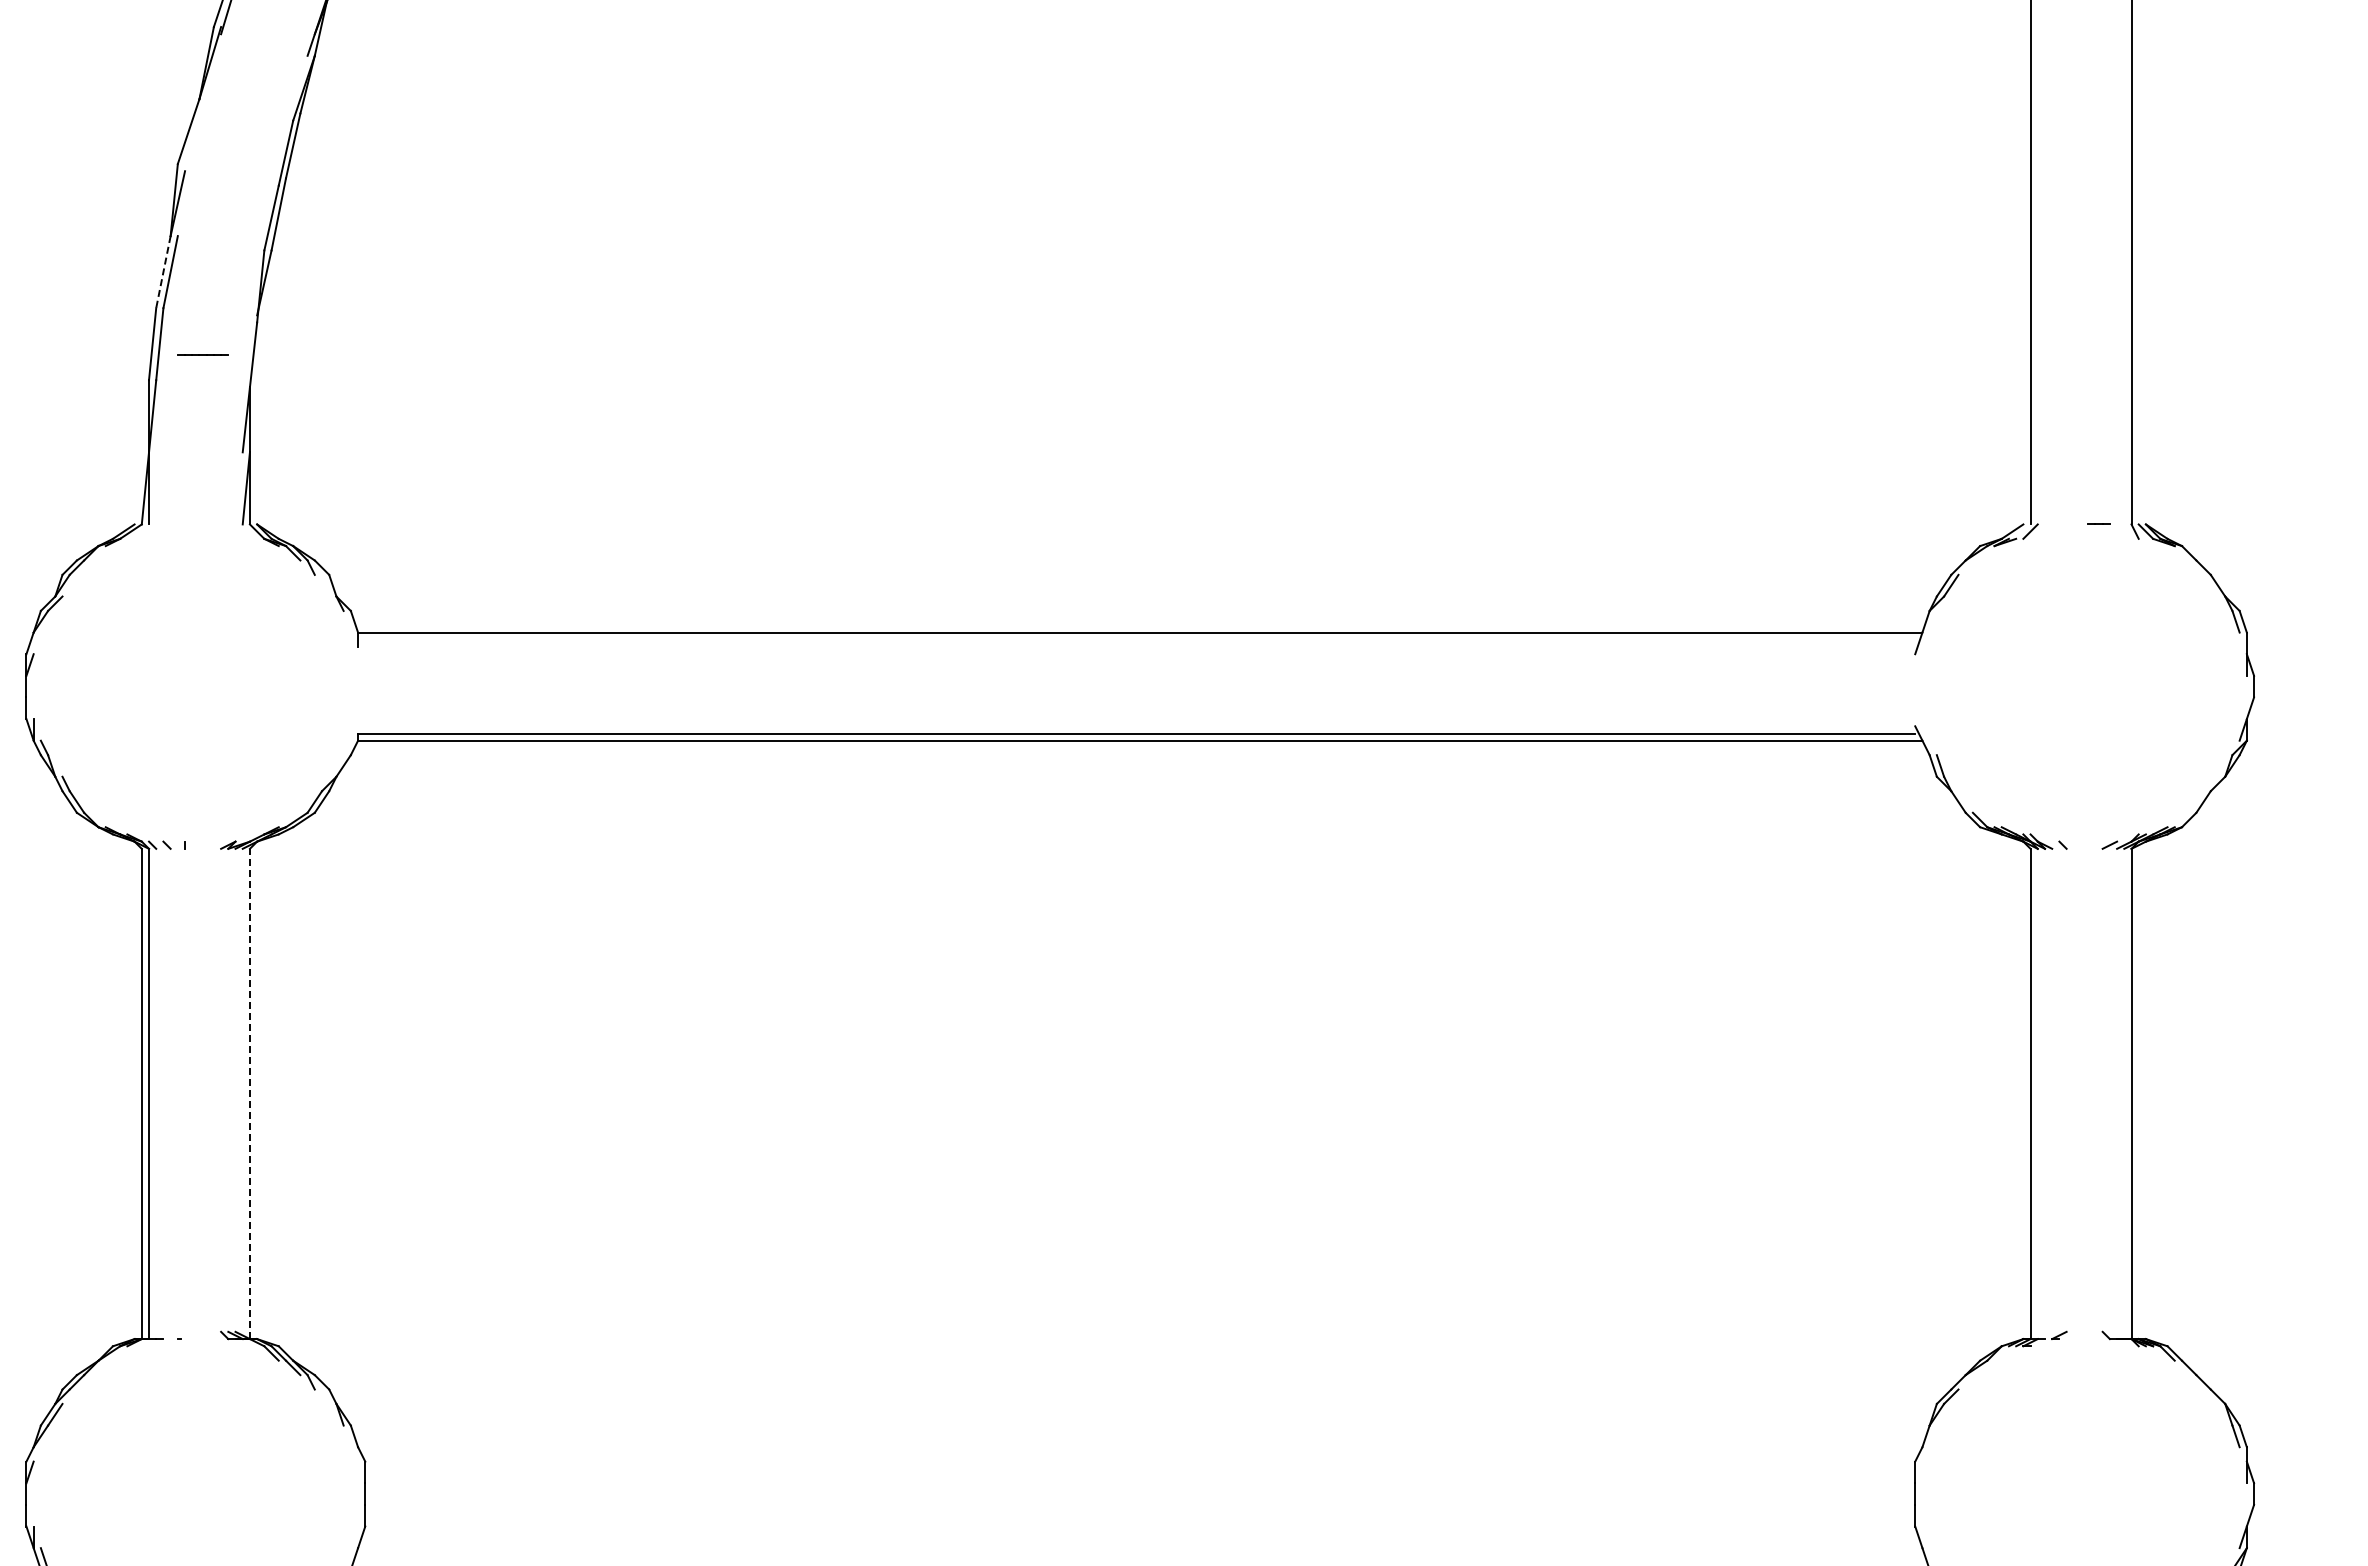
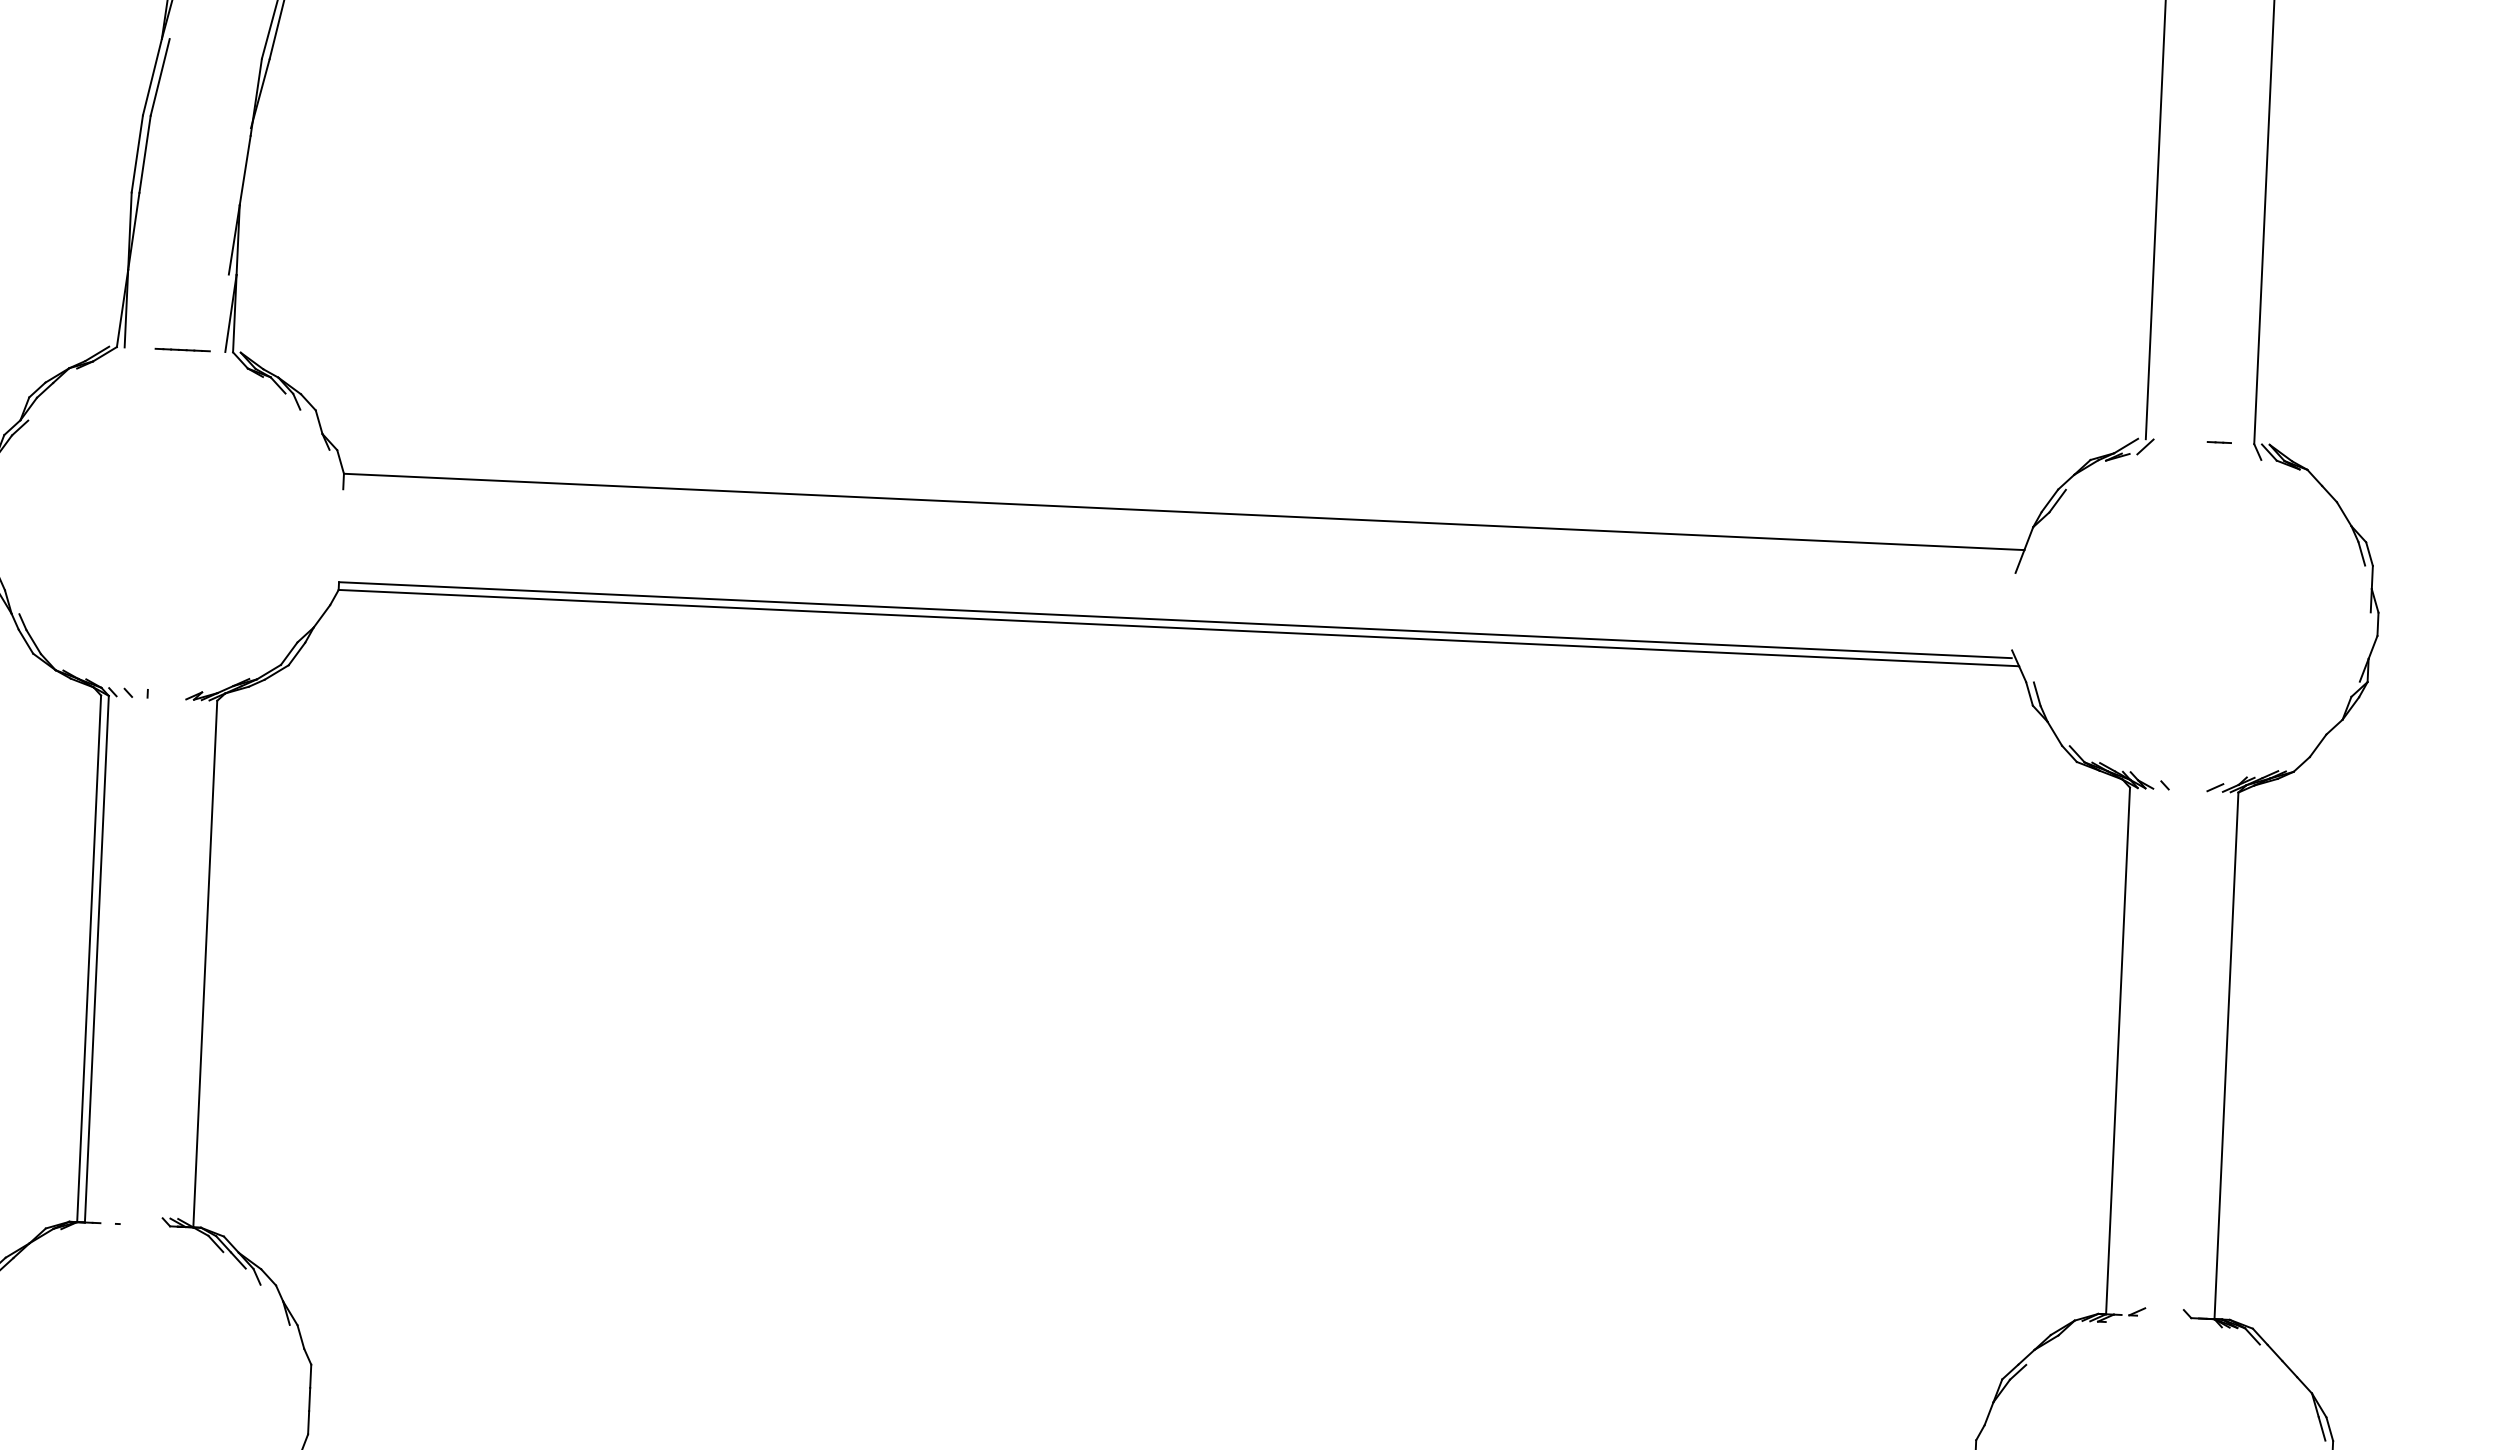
line: (163, 272) -> (152, 77), dashed -> solid
line: (202, 354) -> (182, 349), moved
line: (249, 1093) -> (204, 963), dashed -> solid

